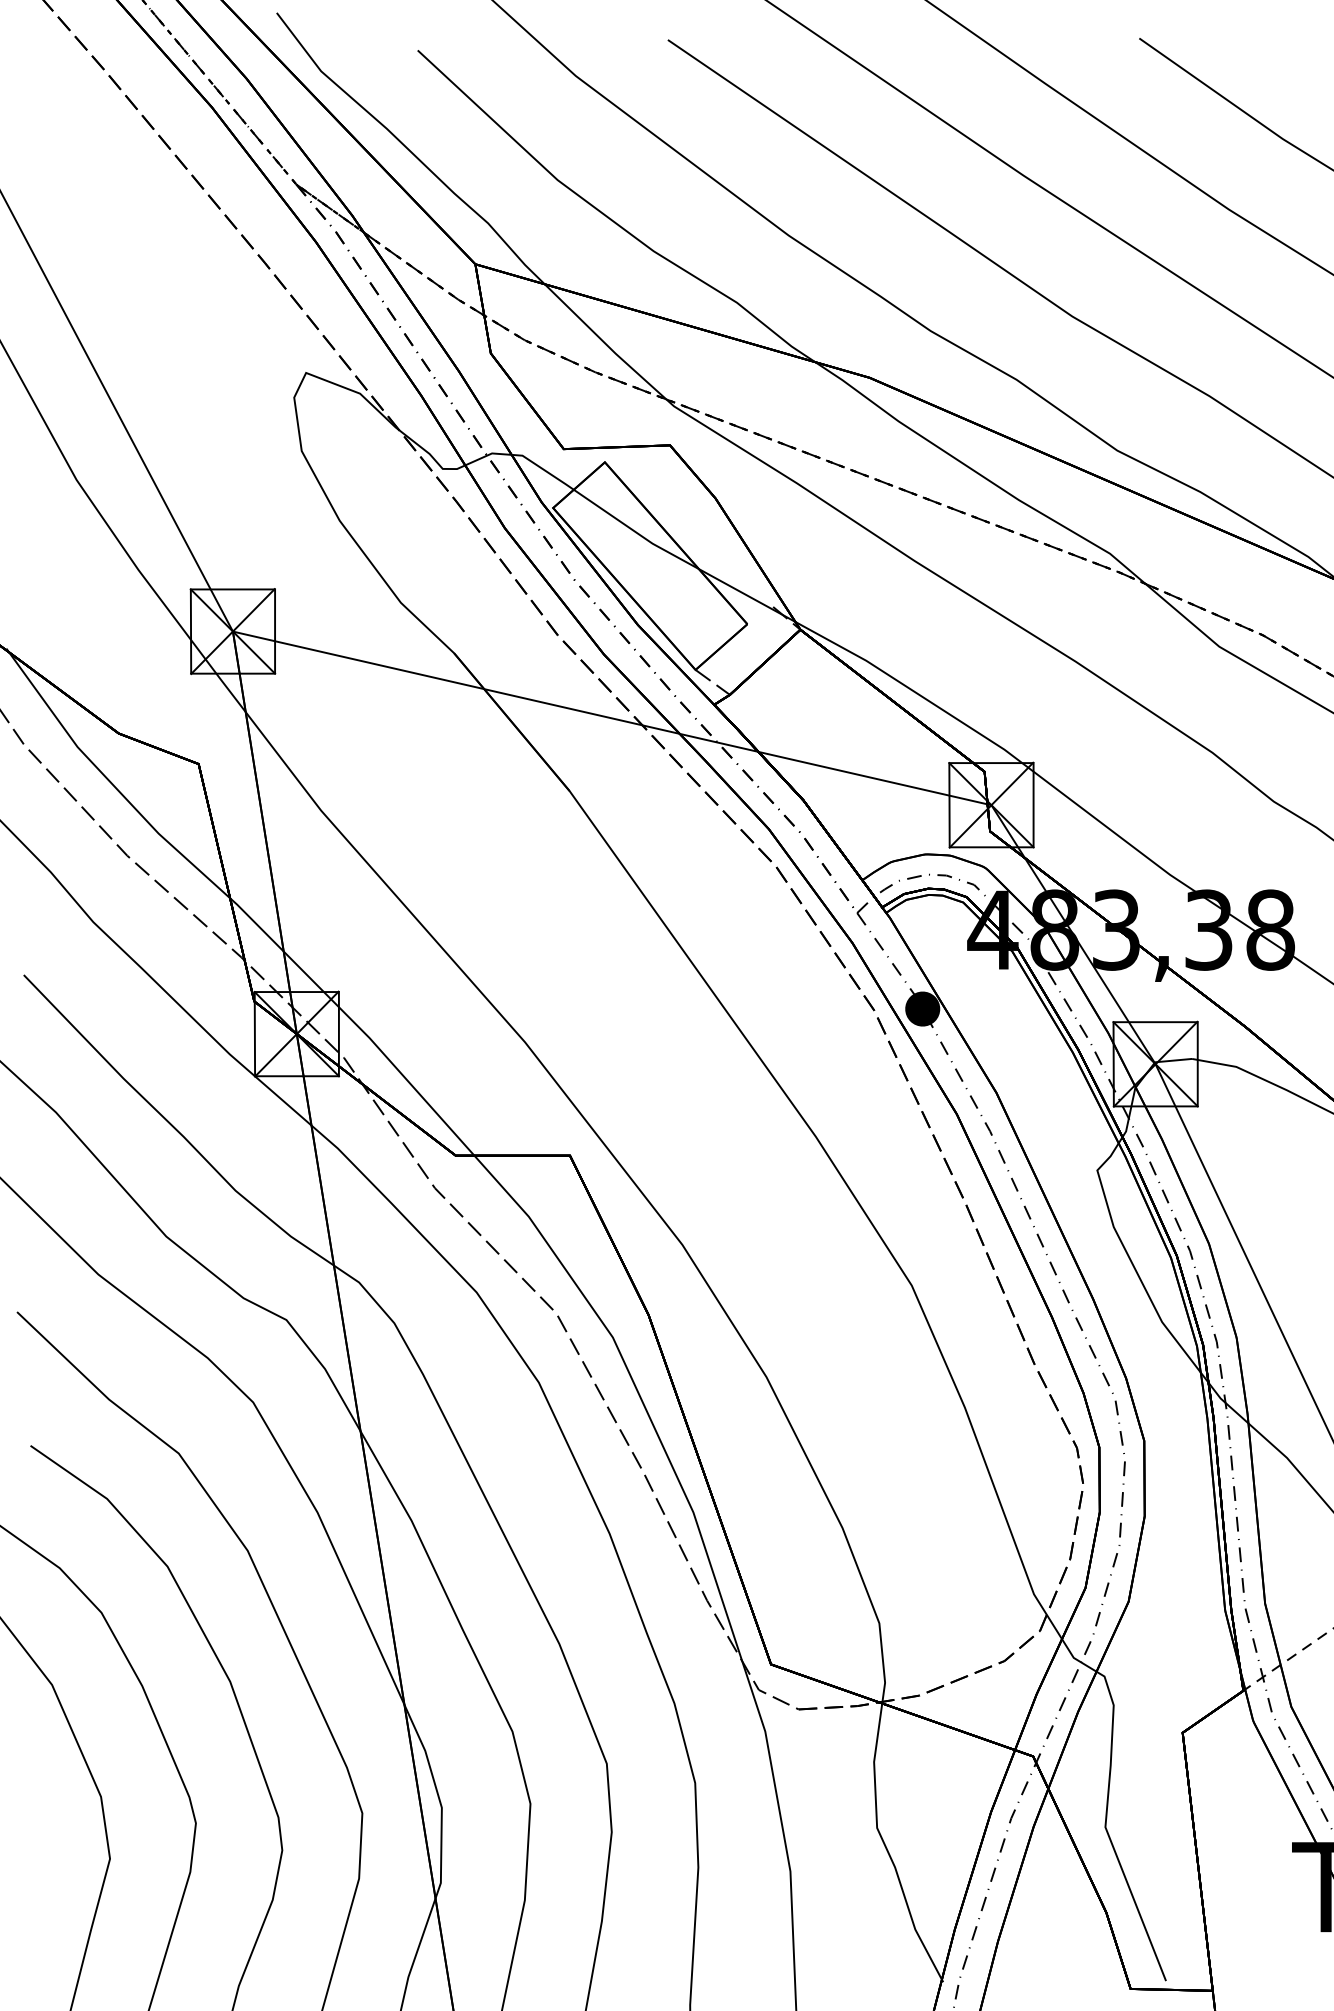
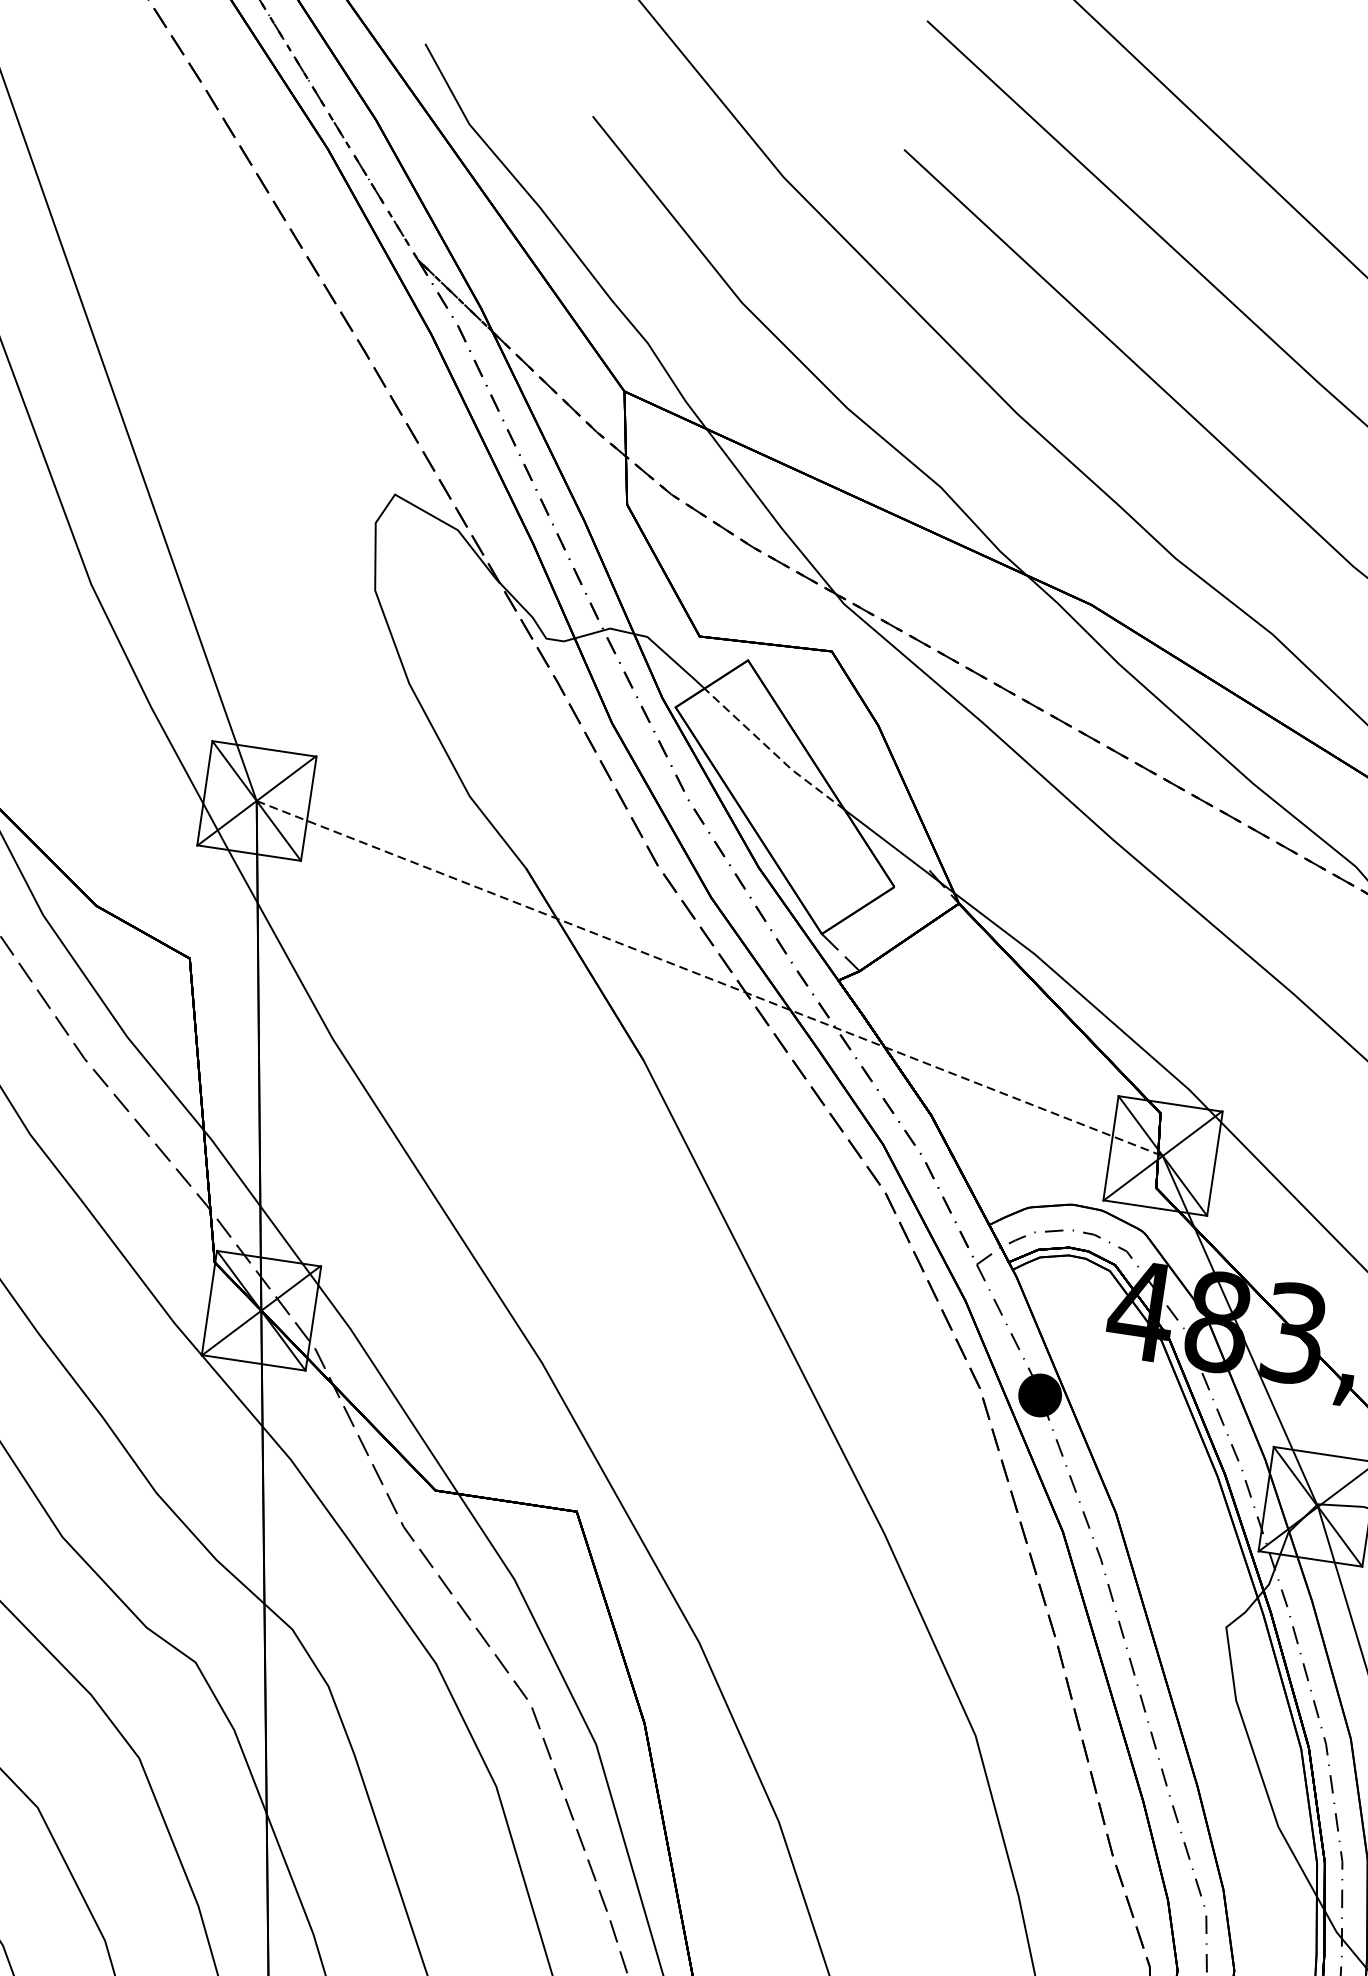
line: (635, 531) -> (773, 751), solid -> dashed
line: (612, 718) -> (710, 978), solid -> dashed

